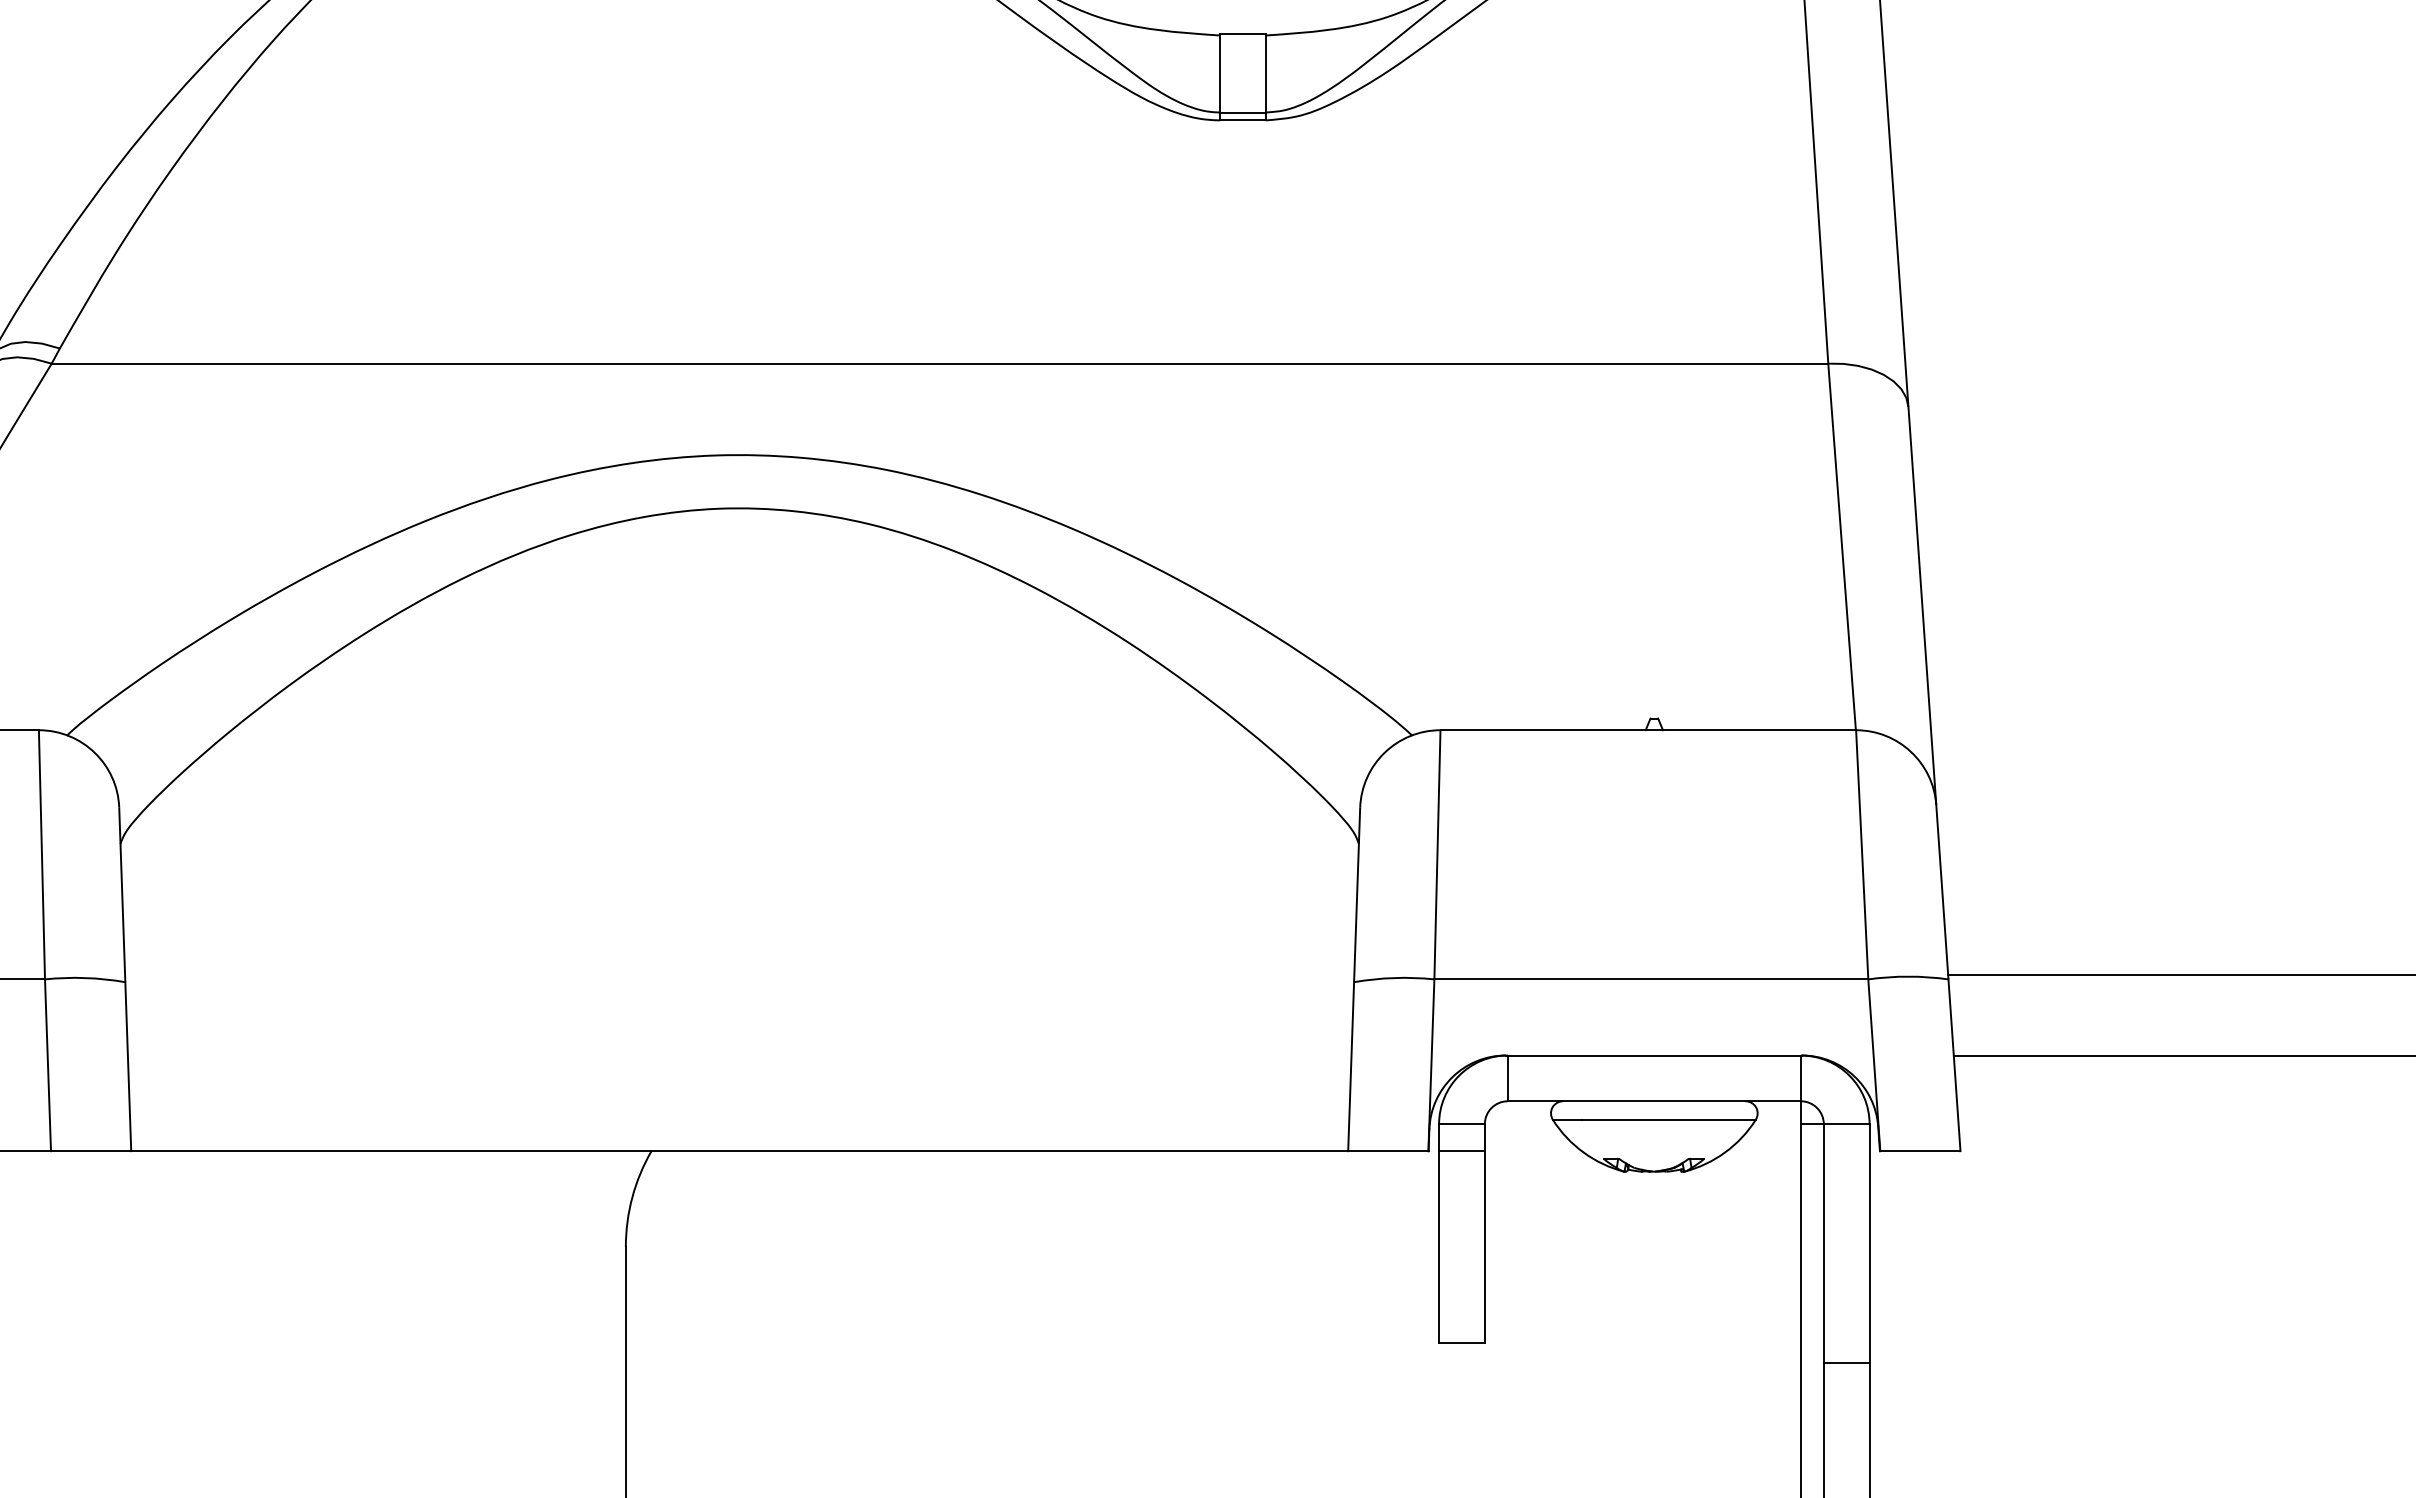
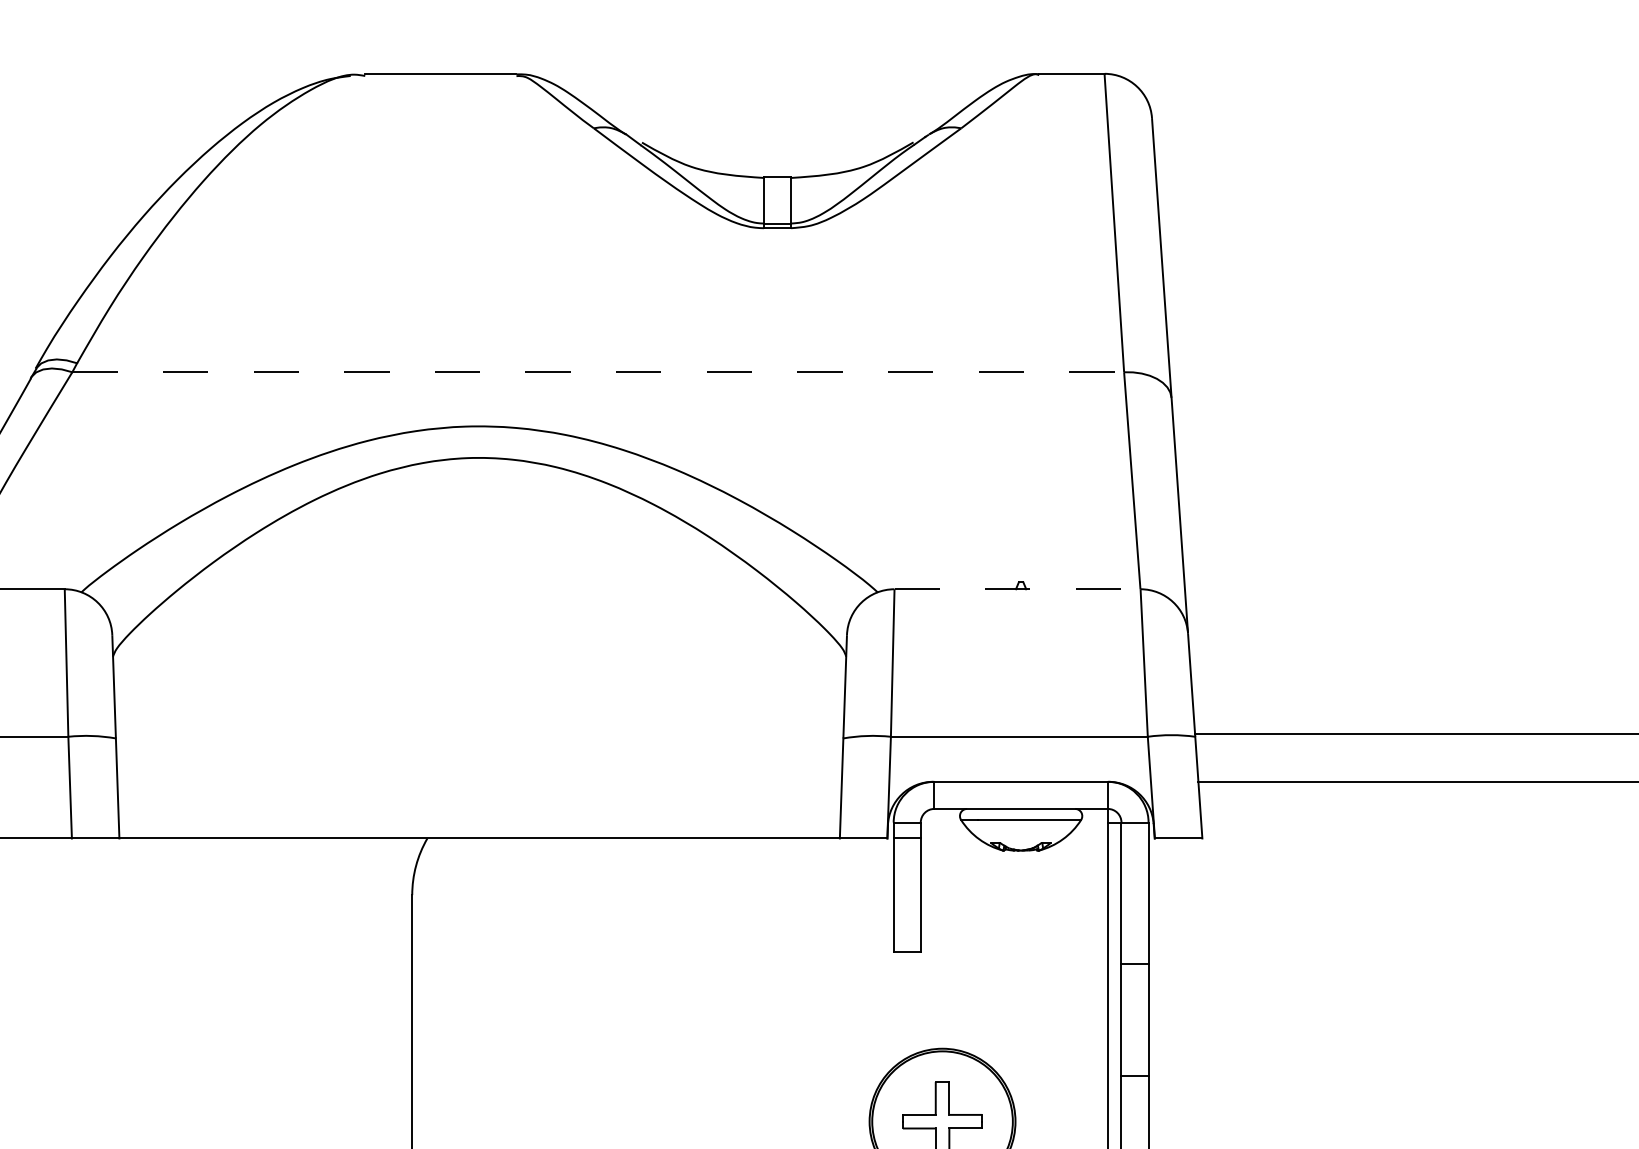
line: (940, 364) -> (598, 372), solid -> dashed
line: (1649, 730) -> (1018, 589), solid -> dashed

